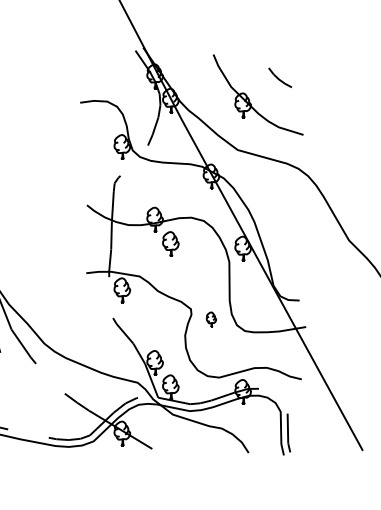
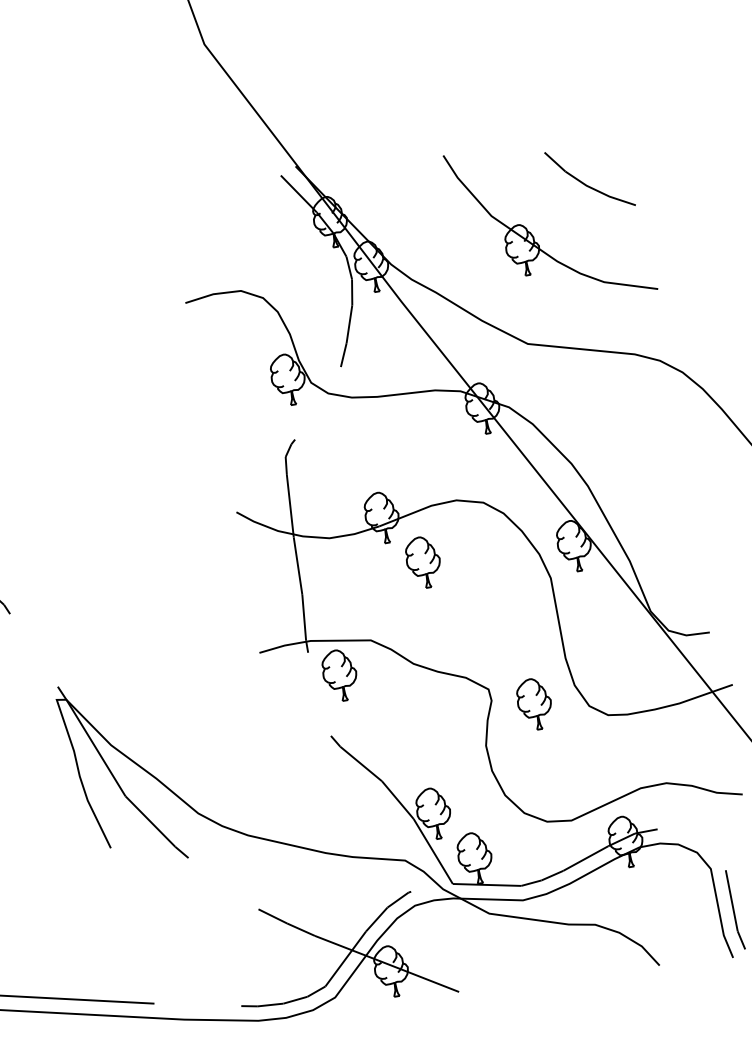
part: (279, 77) -> (587, 179), size x1.67
part: (211, 319) -> (534, 703), size x1.67

